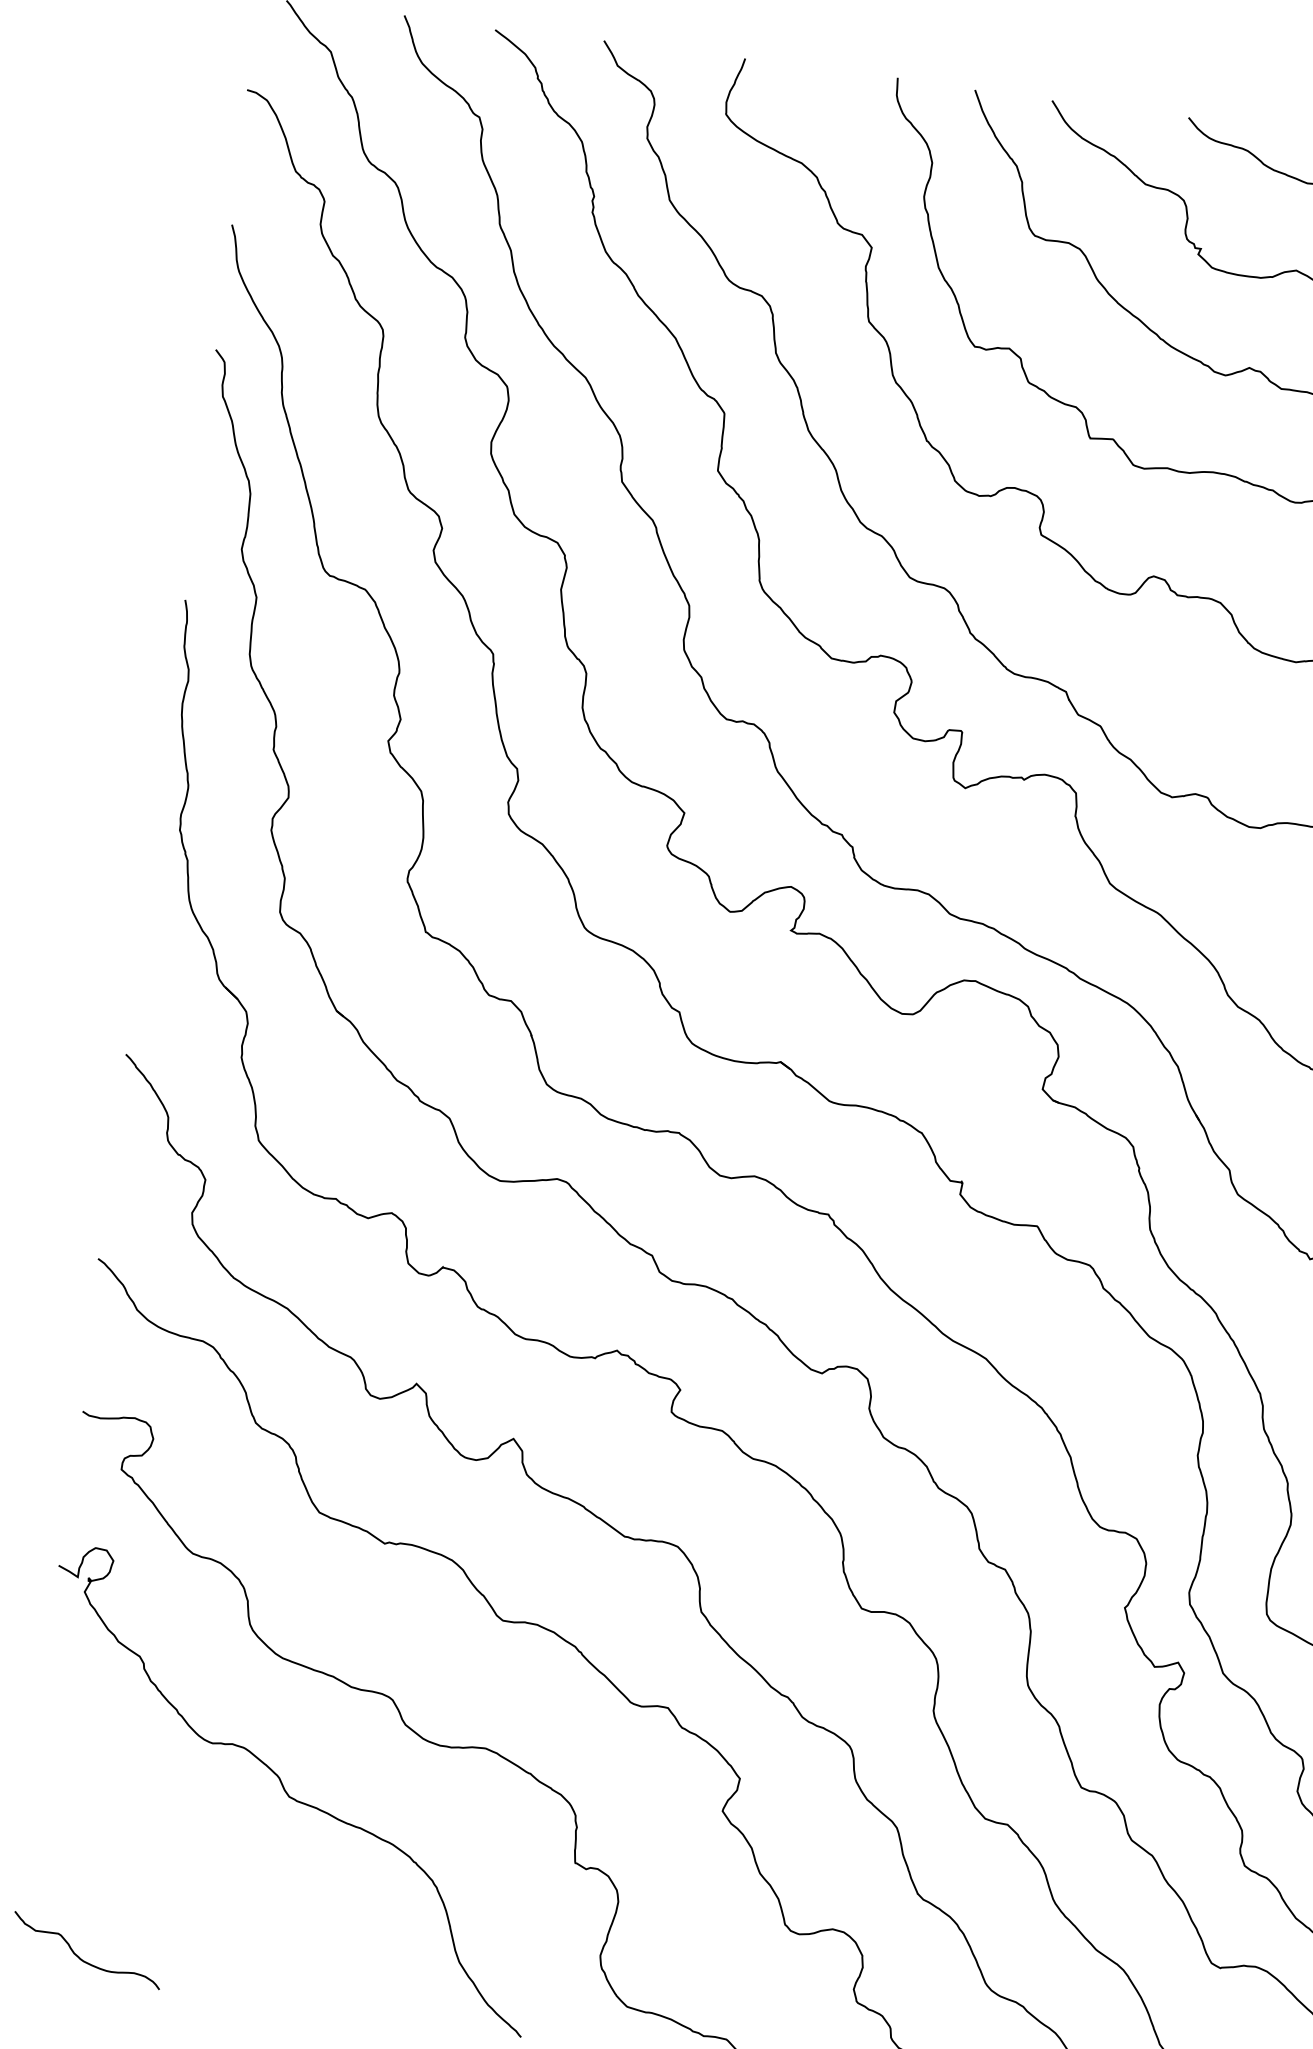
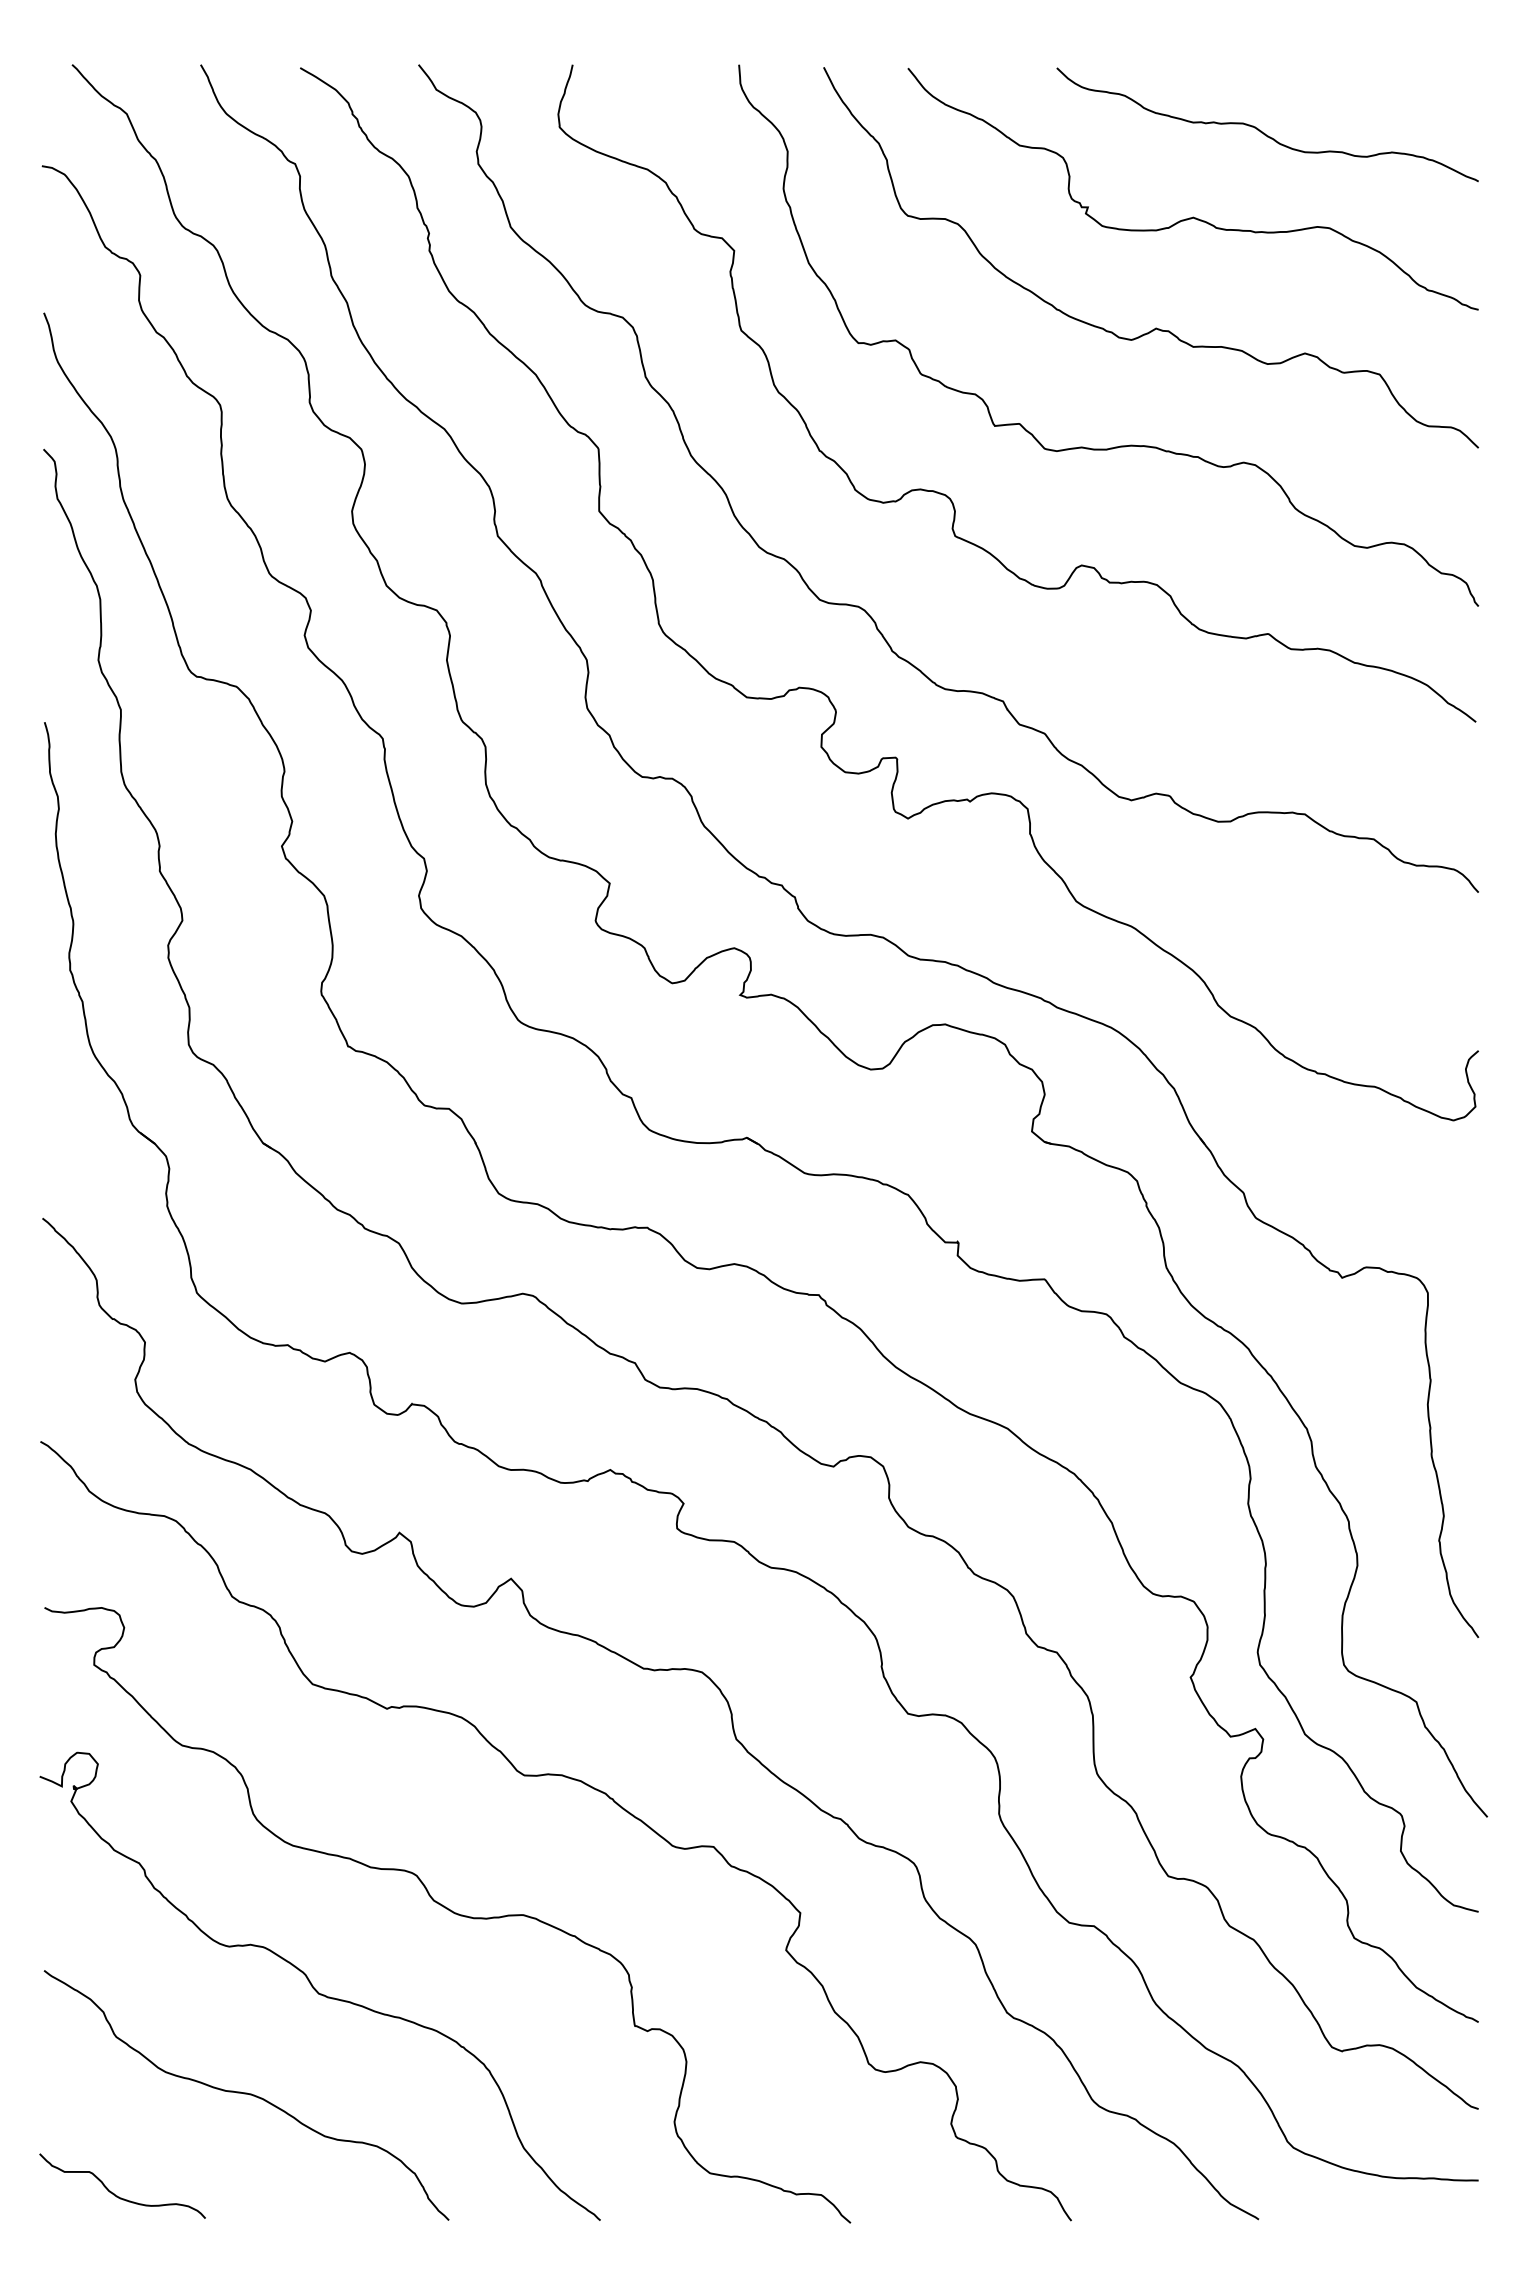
curve: (211, 1880) -> (246, 2094), added

